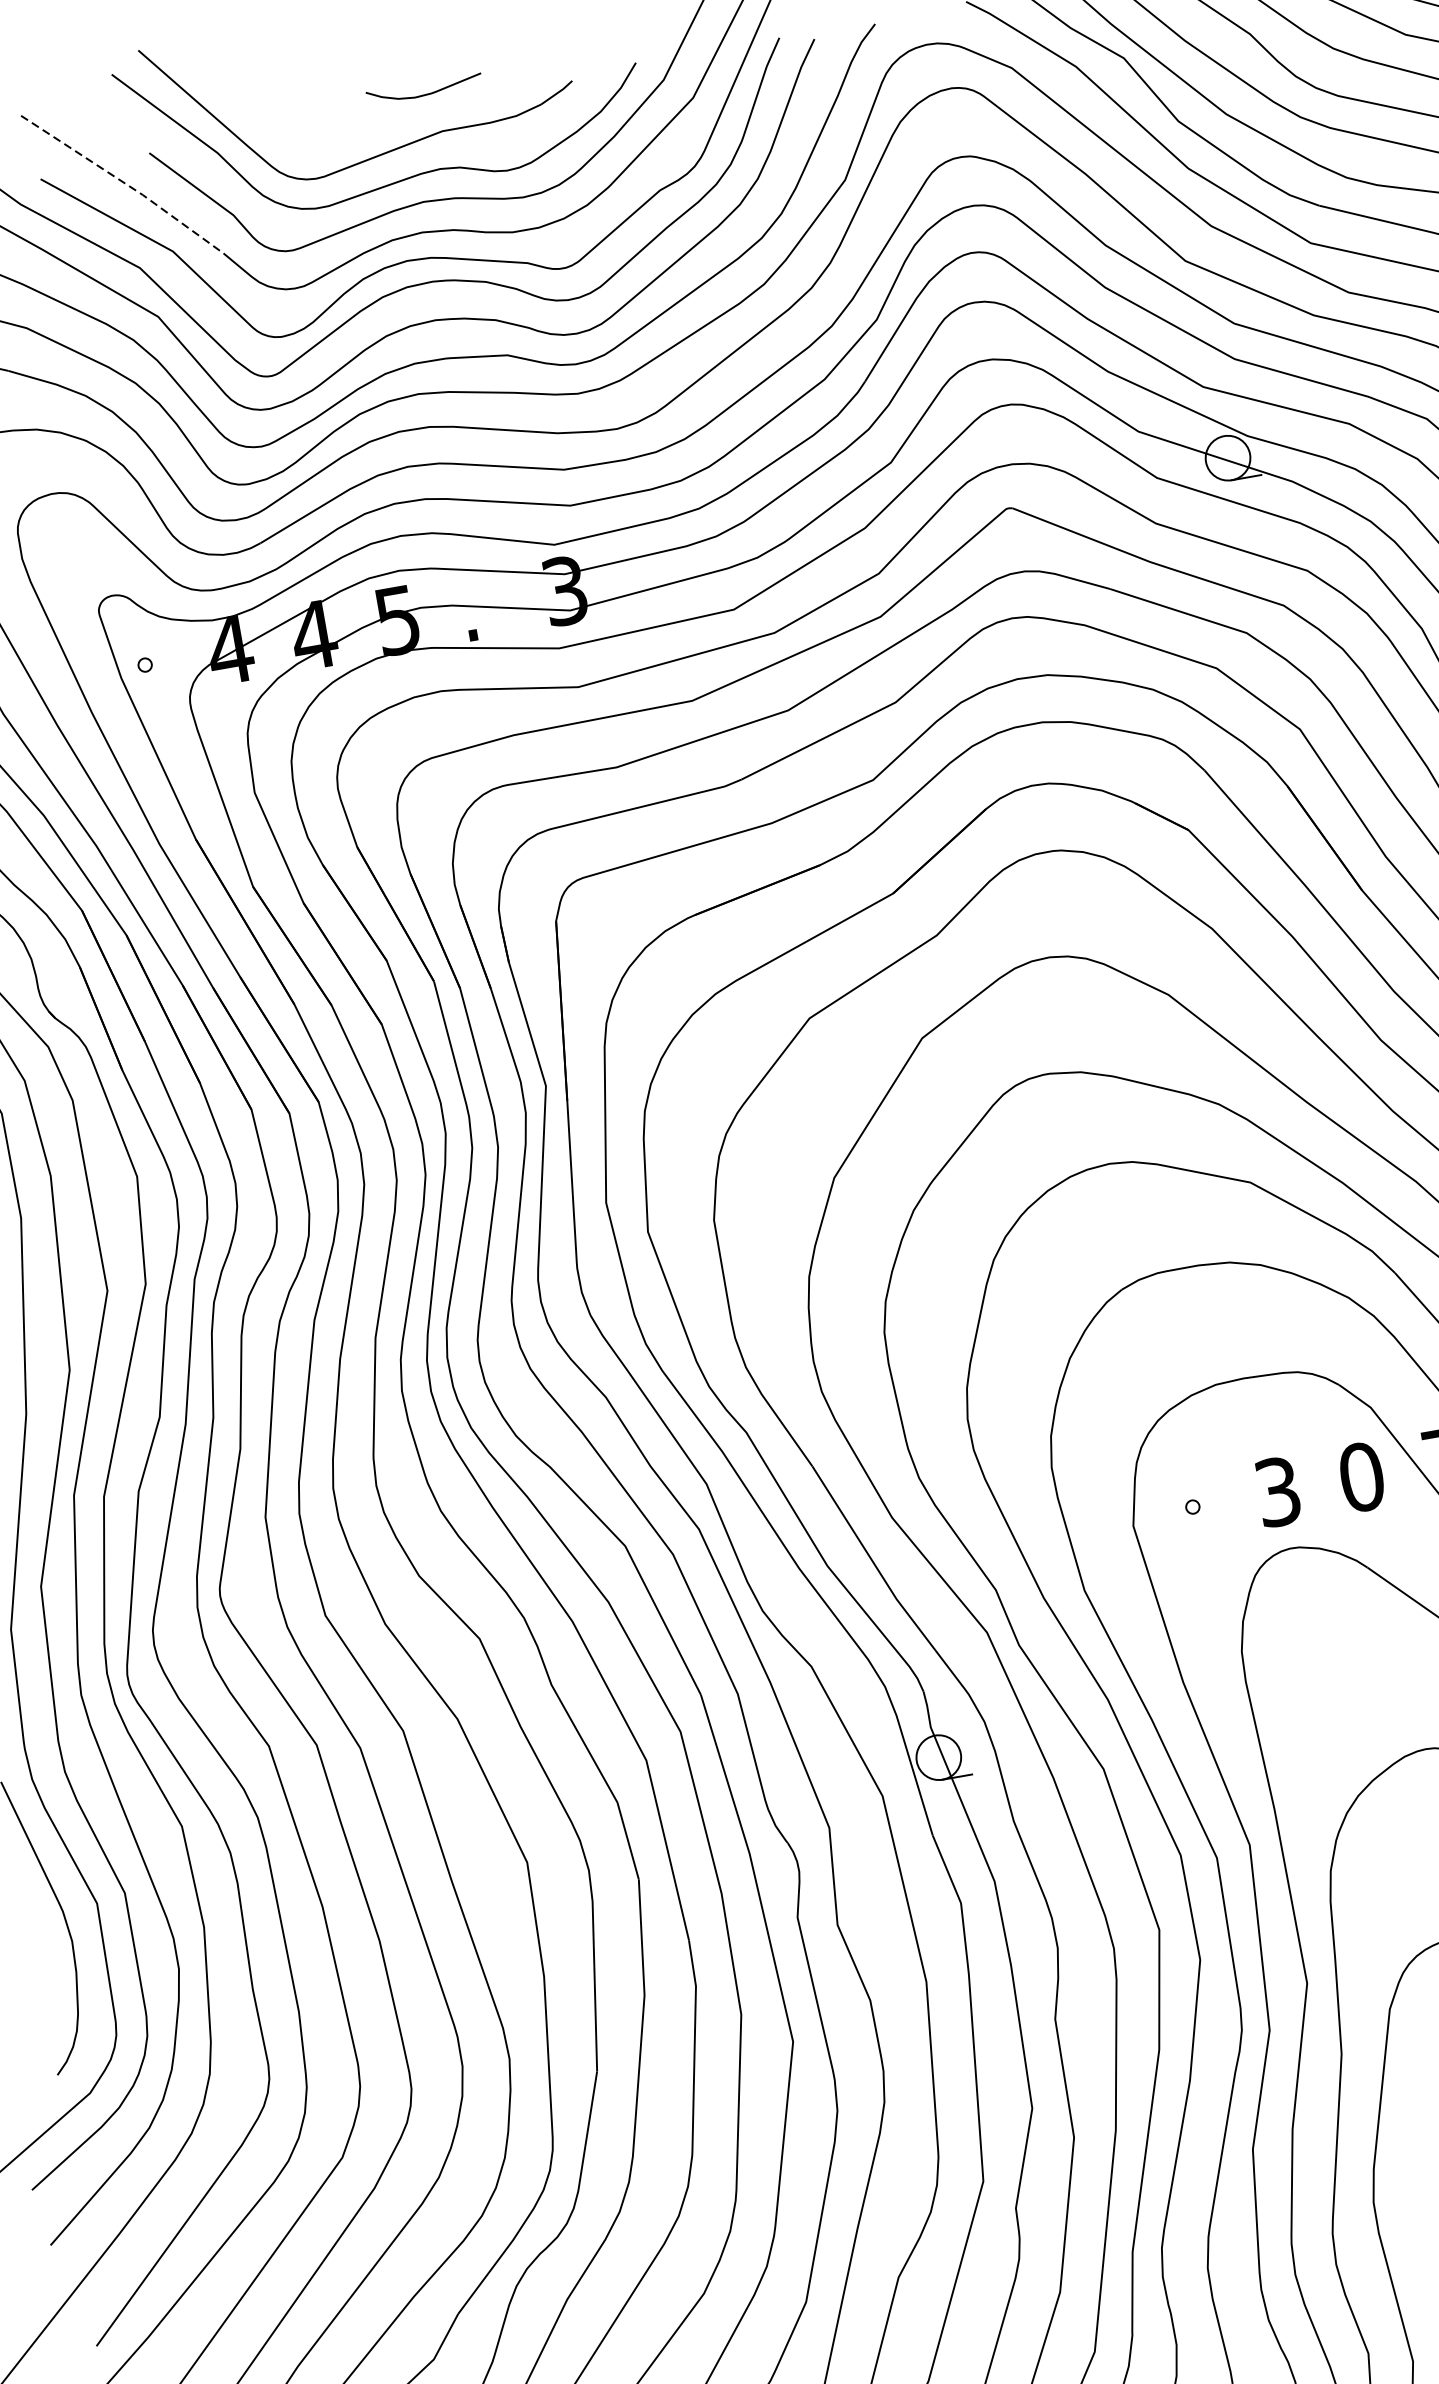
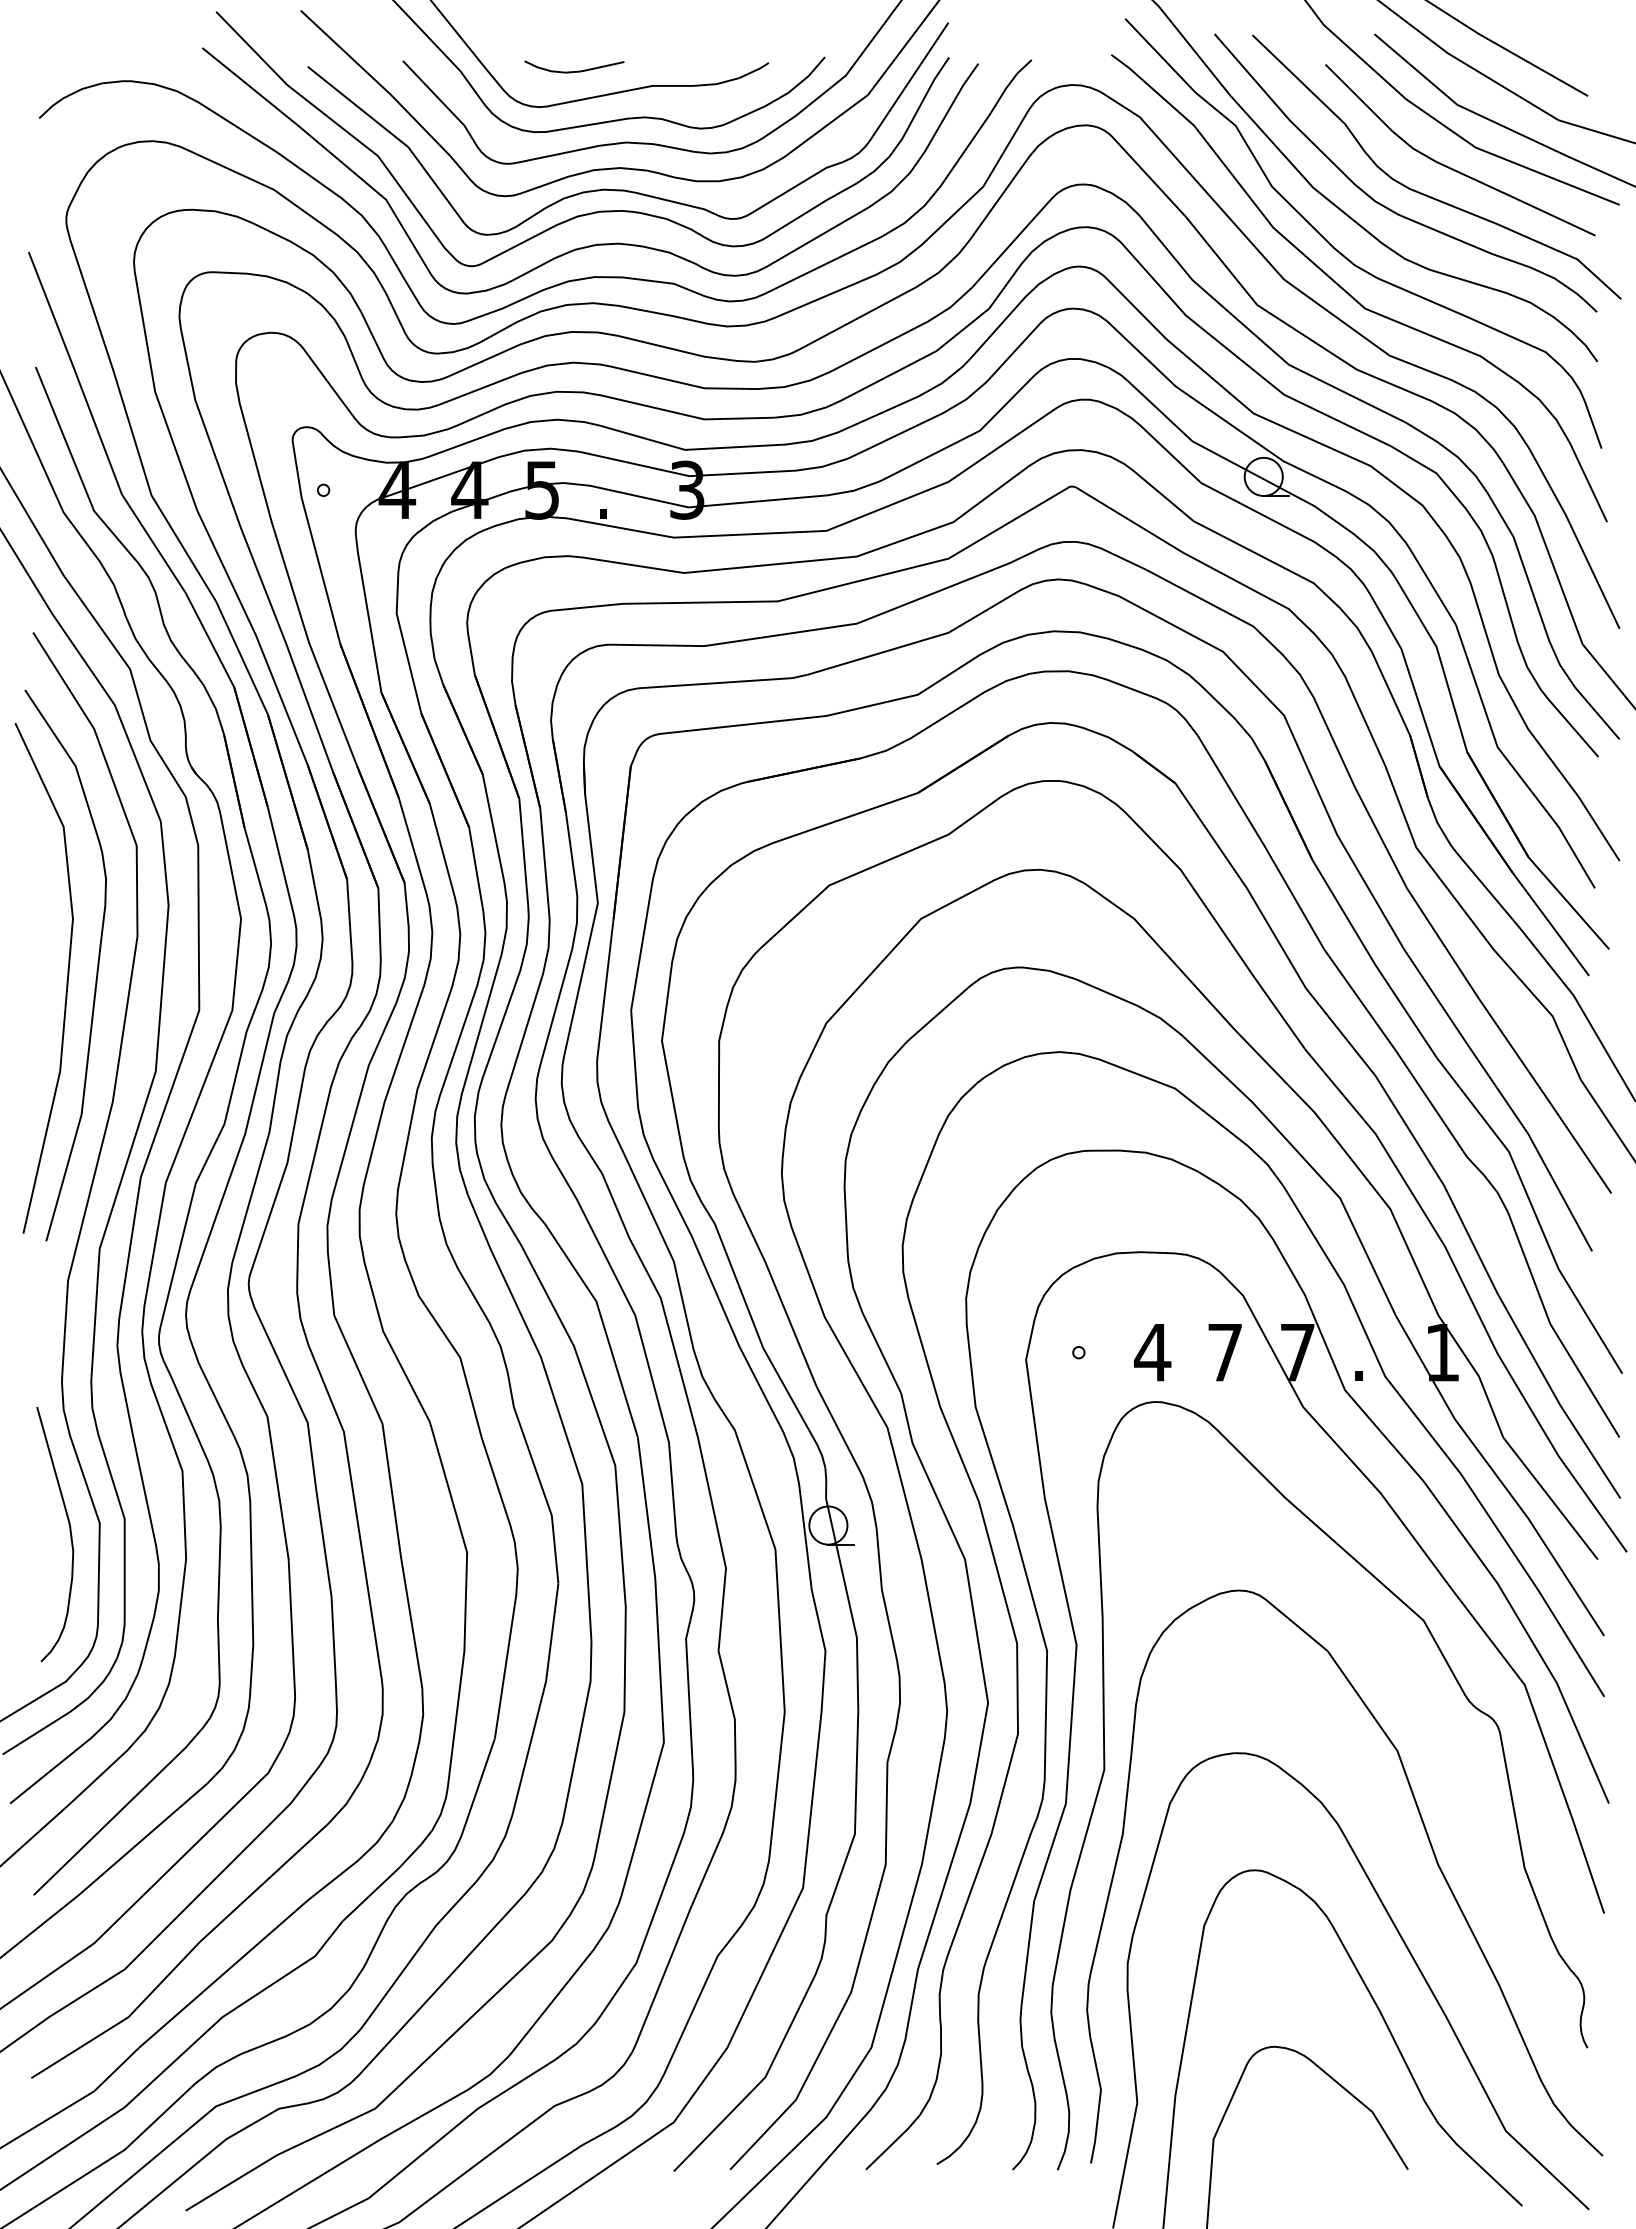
curve: (427, 92) -> (576, 70), moved
line: (125, 183) -> (378, 82), dashed -> solid
text: (1362, 1477) -> (1225, 1352), 0 -> 7
text: (1277, 1491) -> (1152, 1352), 3 -> 4

